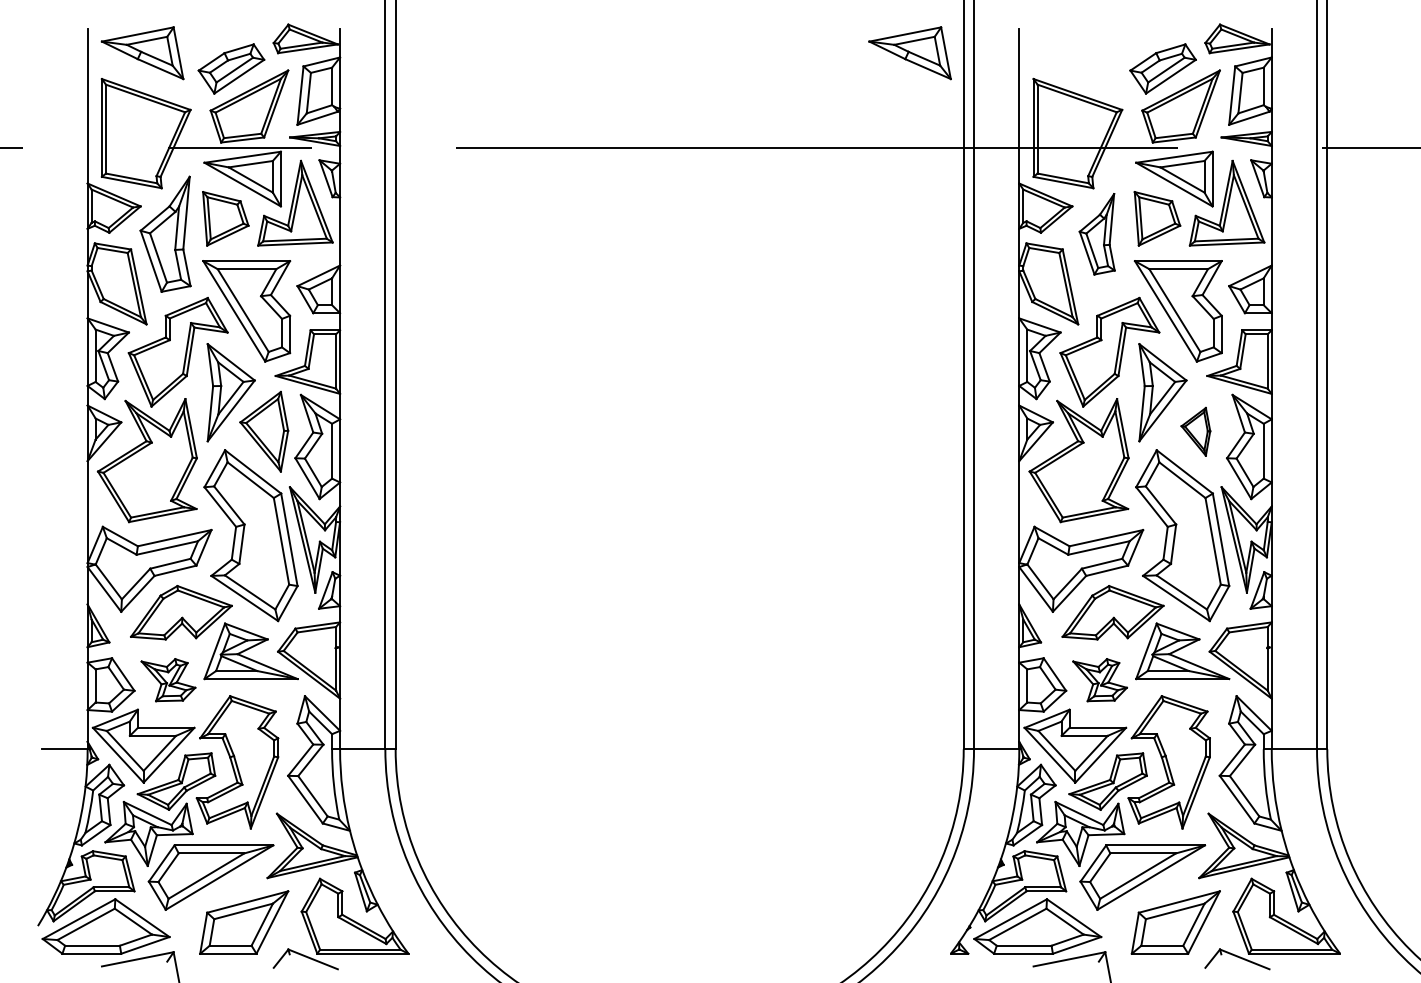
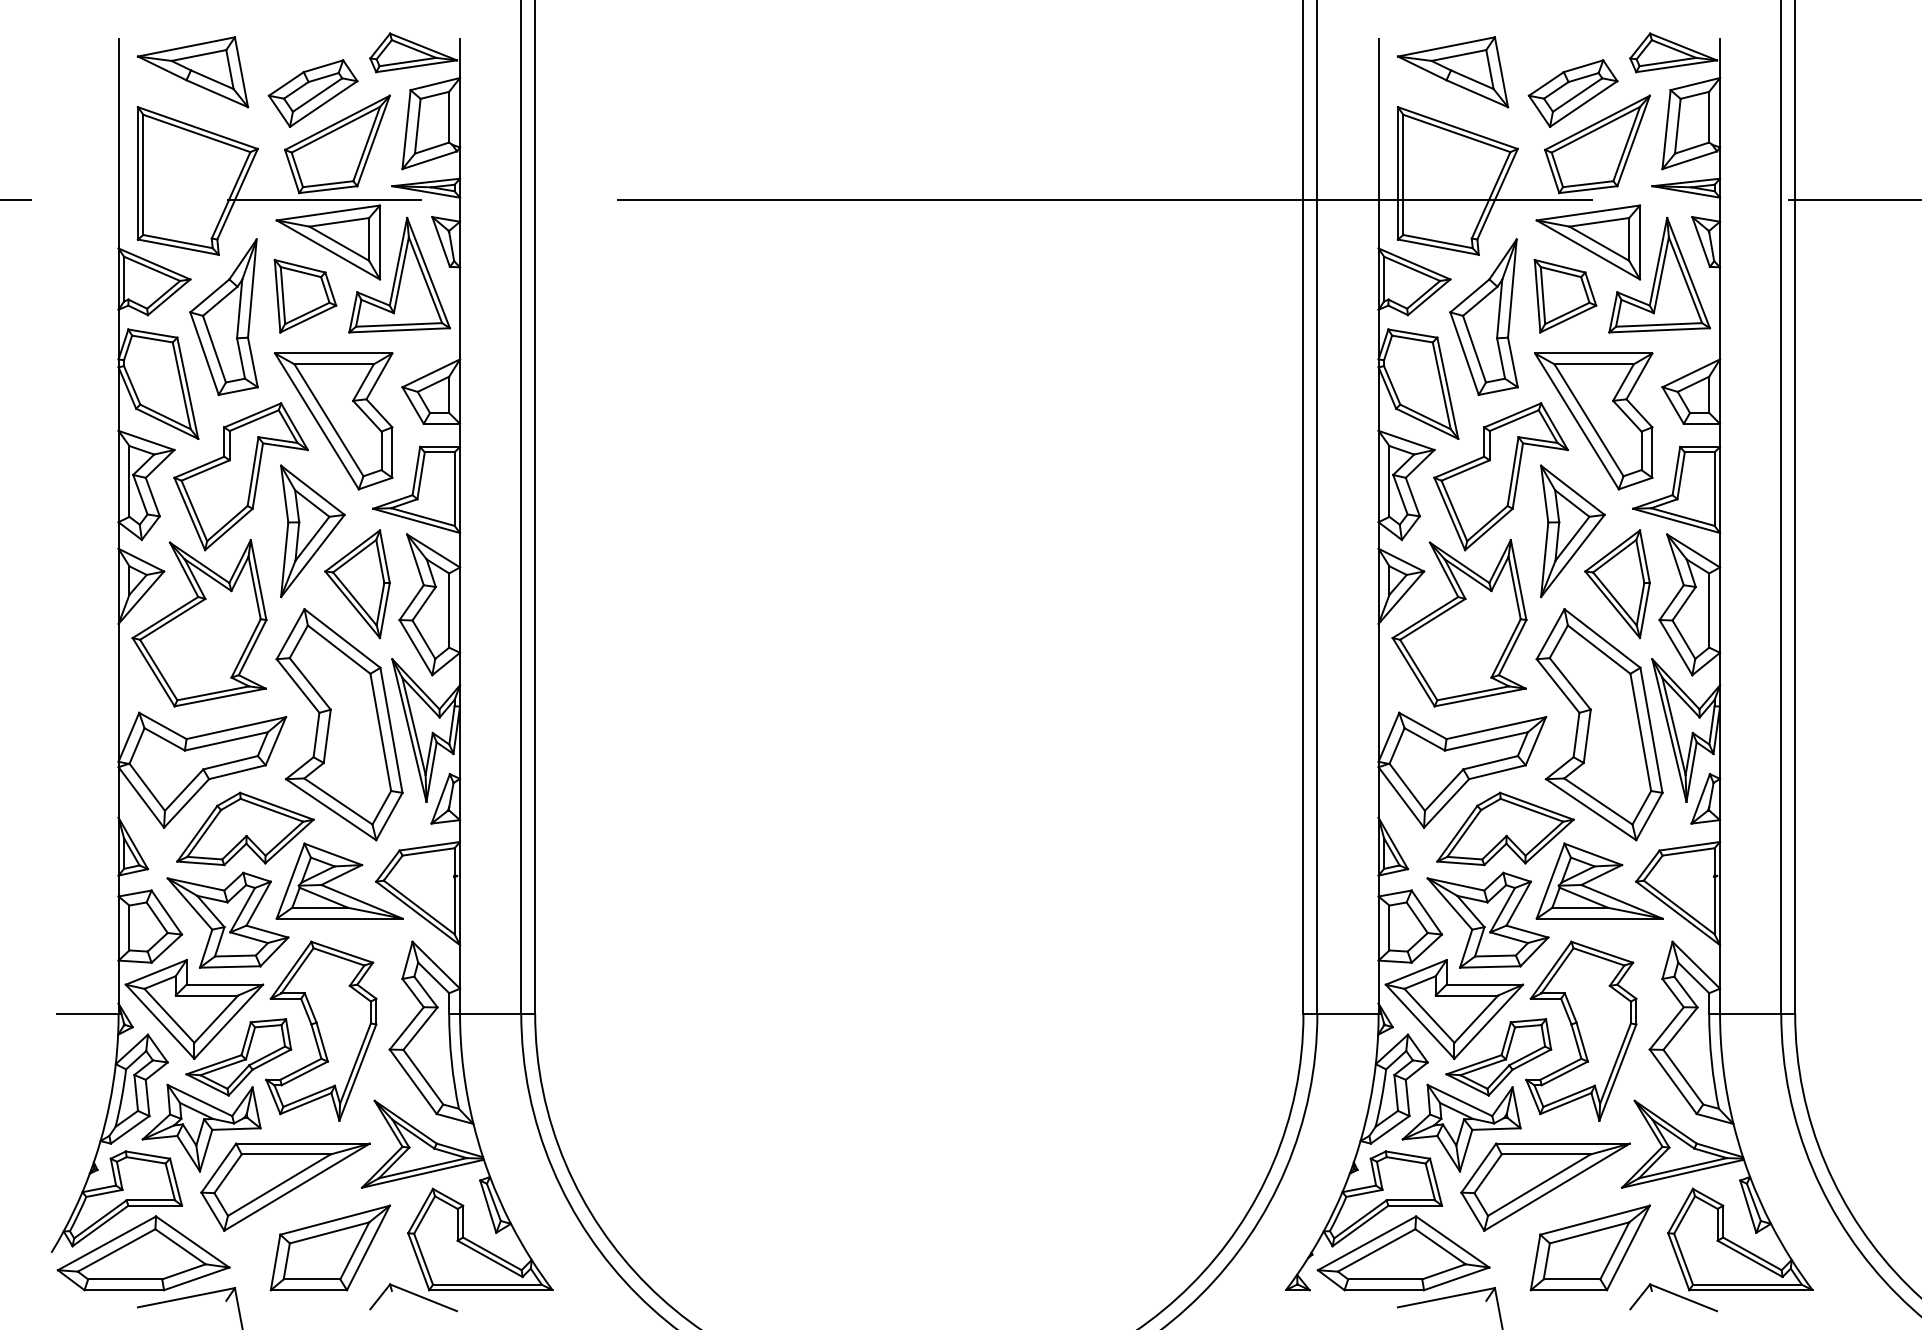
part: (909, 53) -> (1452, 72), moved
part: (1096, 233) -> (1483, 316), size x1.43
part: (1195, 431) -> (1617, 584), size x1.67
part: (168, 679) -> (227, 919), size x1.67
part: (1099, 679) -> (1487, 919), size x1.67

